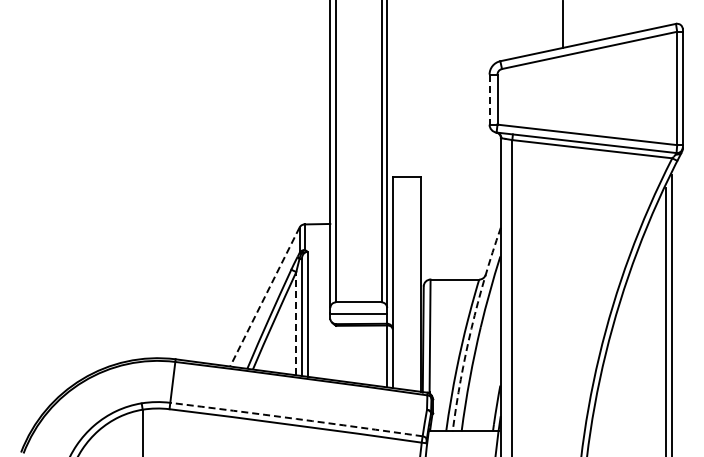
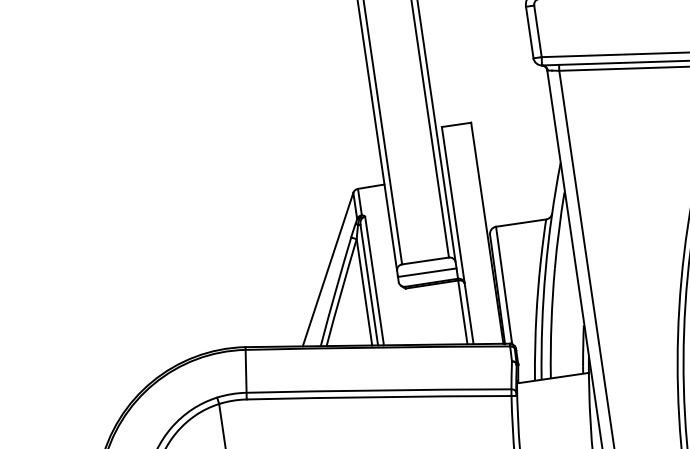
line: (489, 100) -> (529, 33), dashed -> solid
line: (264, 297) -> (327, 270), dashed -> solid
line: (296, 323) -> (364, 292), dashed -> solid
arc: (471, 328) -> (545, 270), dashed -> solid
arc: (296, 418) -> (378, 389), dashed -> solid

